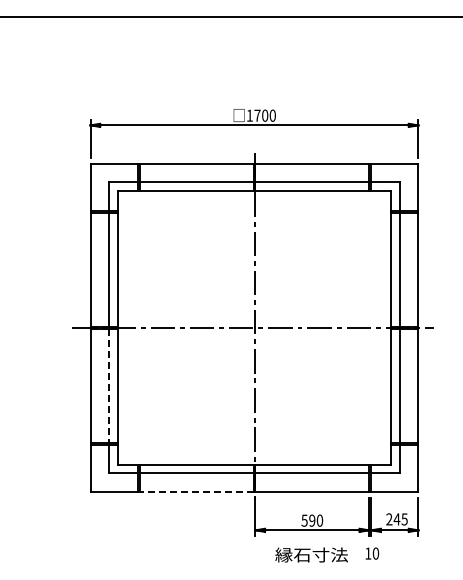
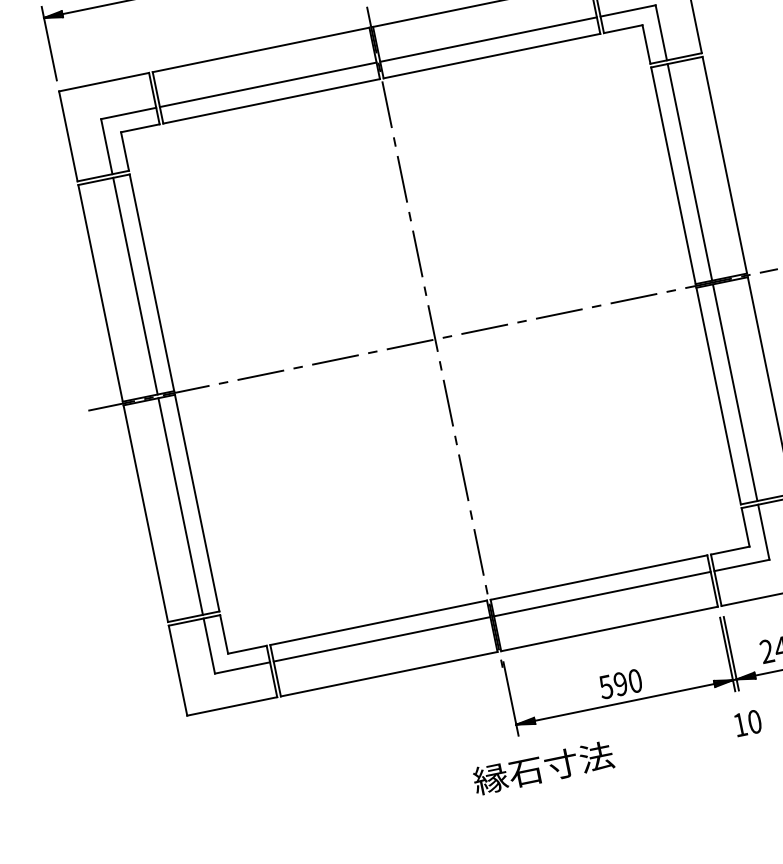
line: (108, 385) -> (179, 506), dashed -> solid
line: (196, 491) -> (388, 673), dashed -> solid
text: (311, 554) -> (542, 767), moved

